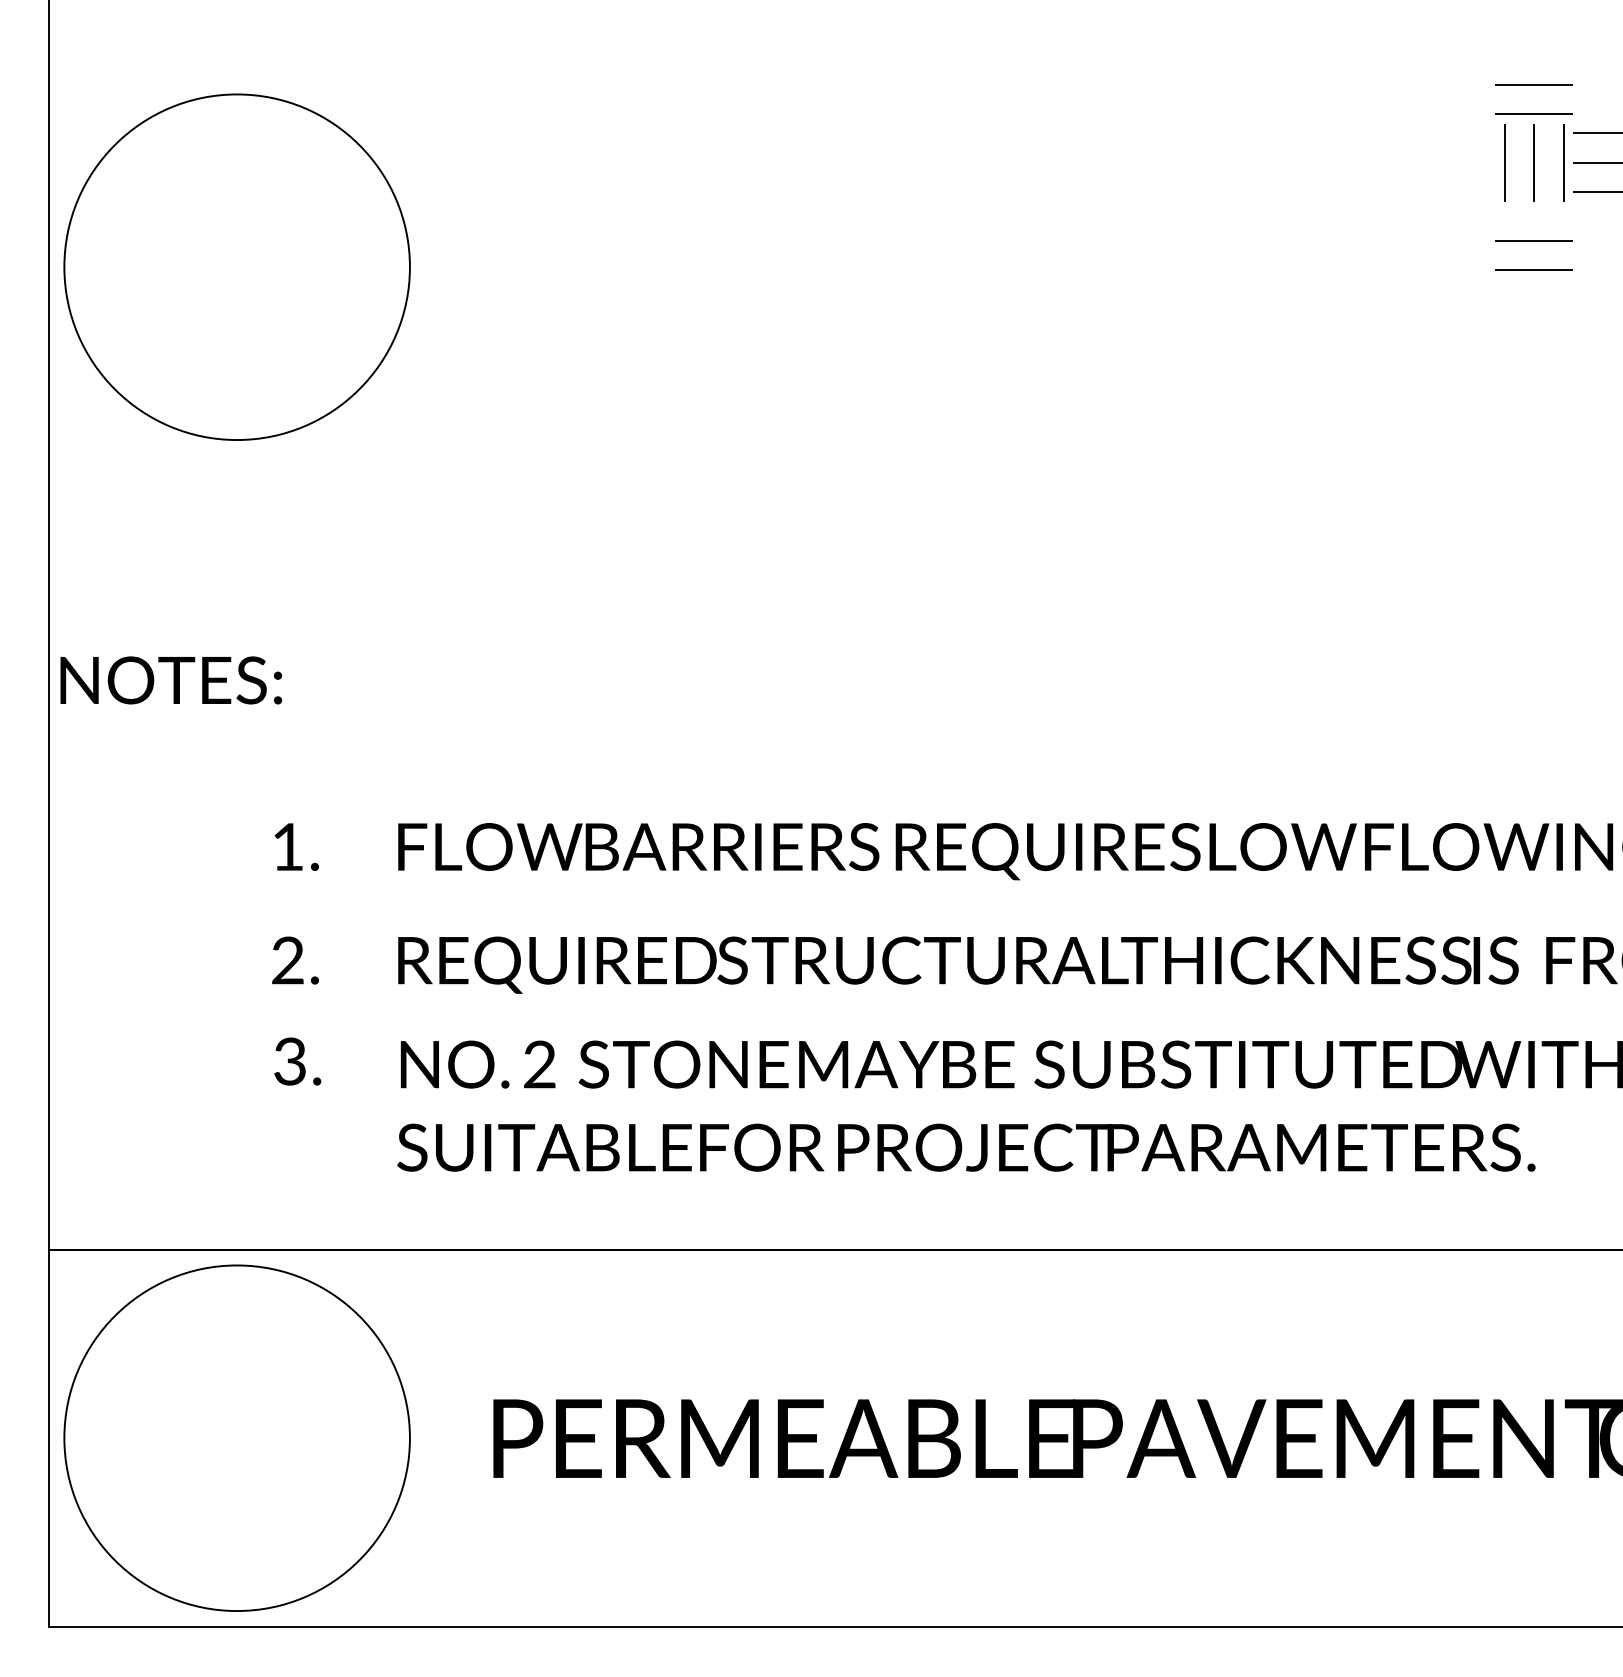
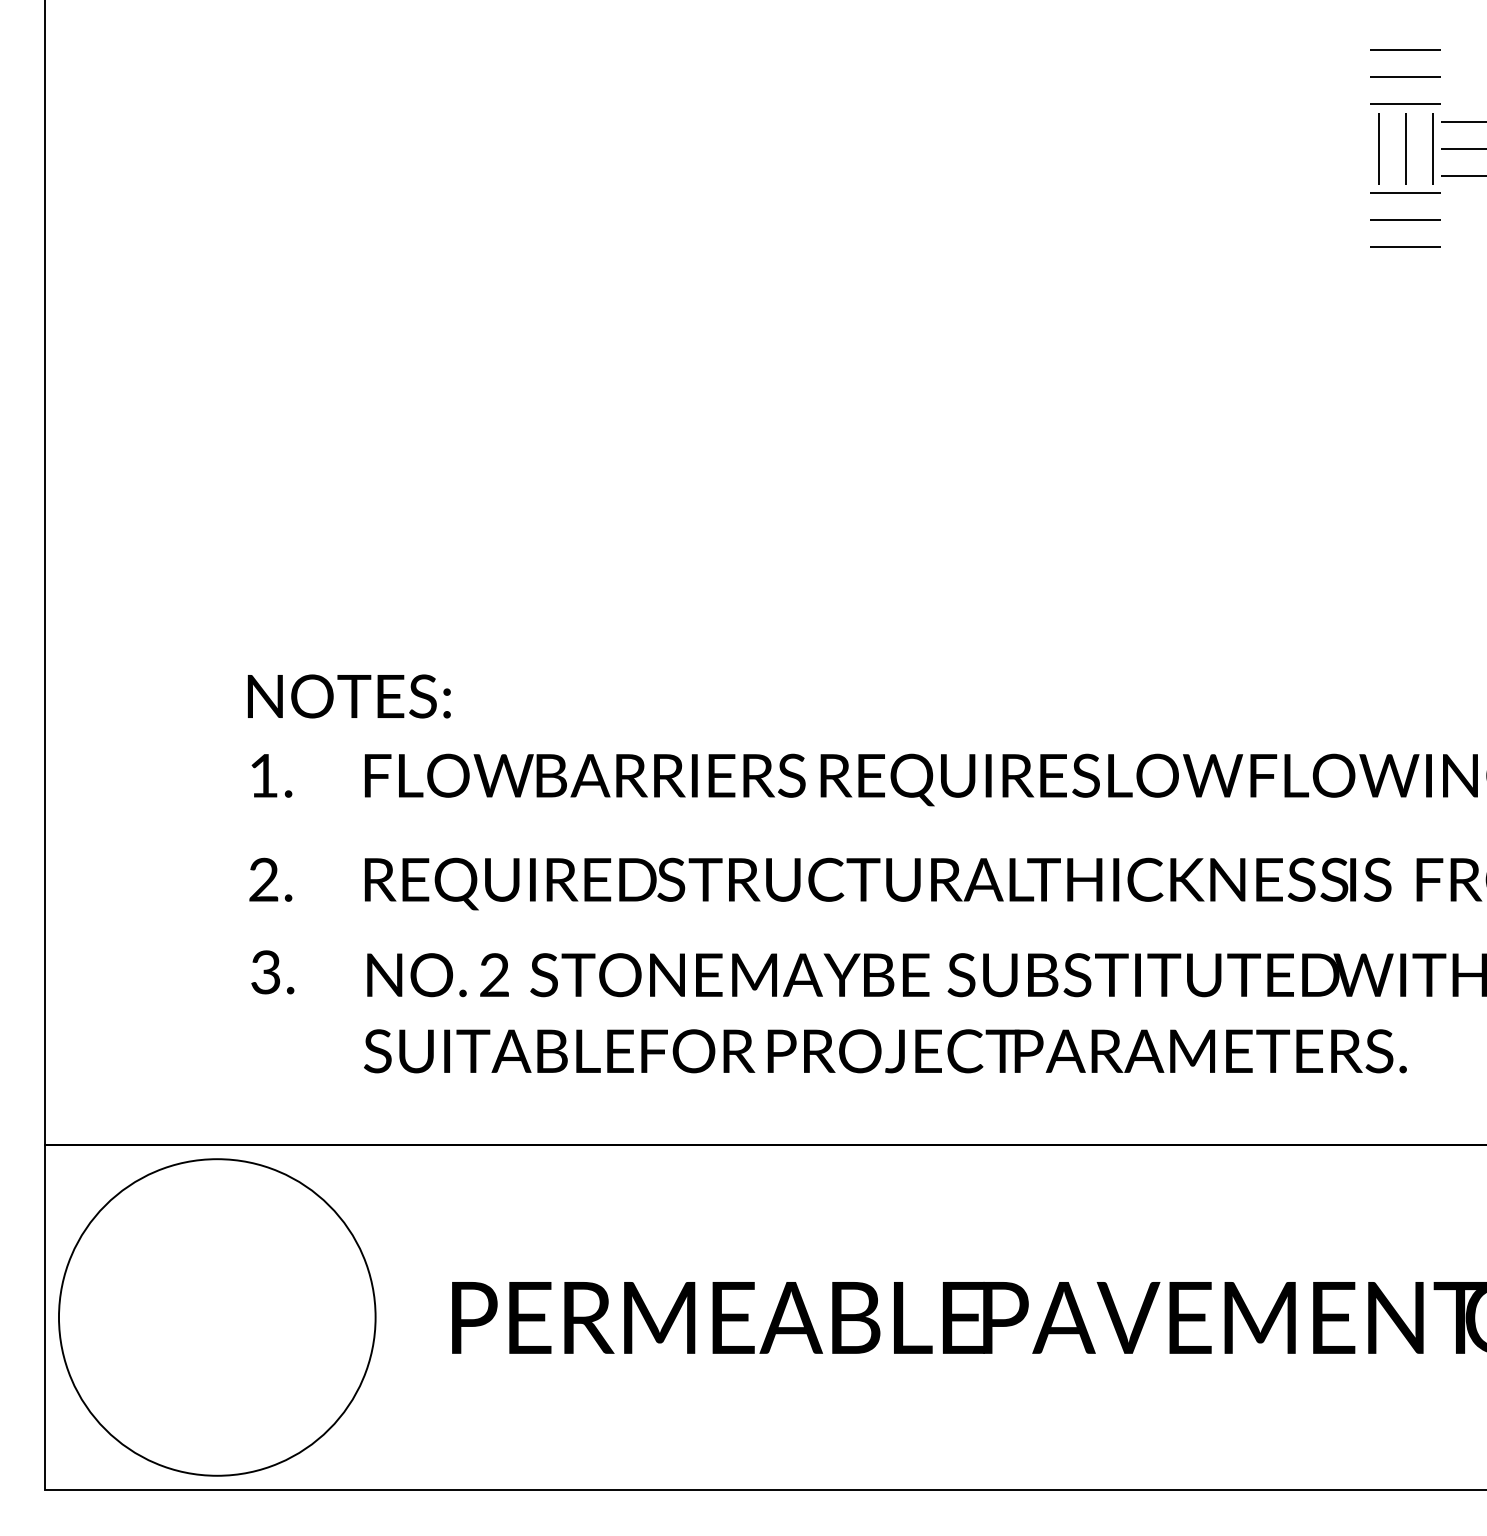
line: (1533, 54) -> (1404, 49), added
line: (1533, 210) -> (1404, 192), added
part: (236, 266) -> (216, 243), removed
text: (171, 680) -> (349, 696), moved

